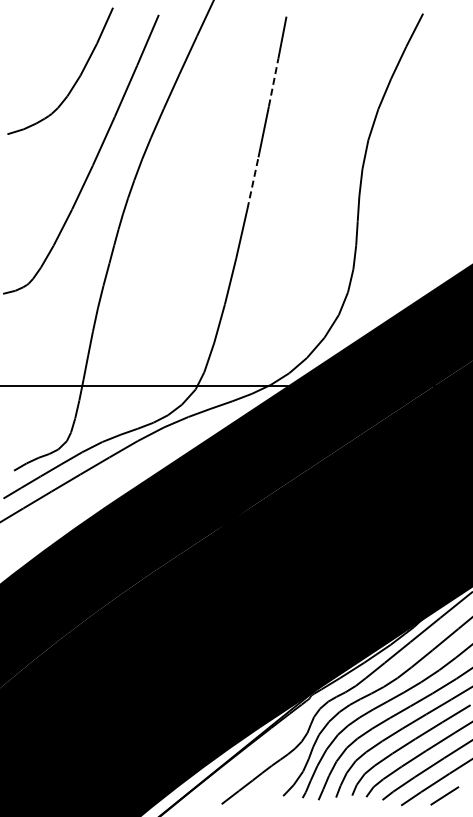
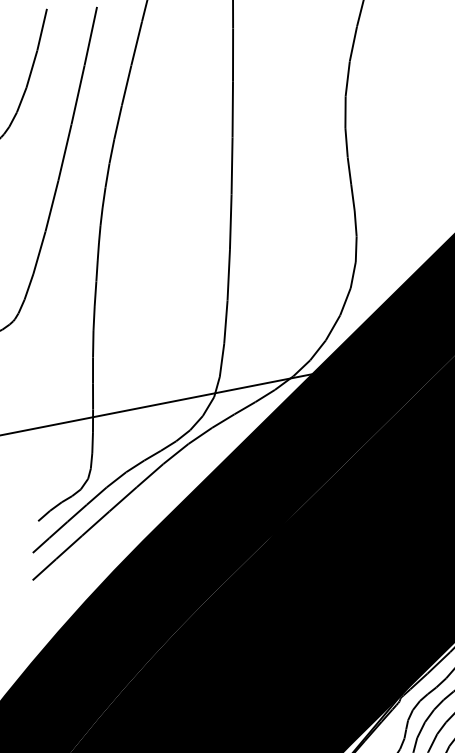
line: (273, 82) -> (232, 54), dashed -> solid
line: (253, 182) -> (232, 165), dashed -> solid

